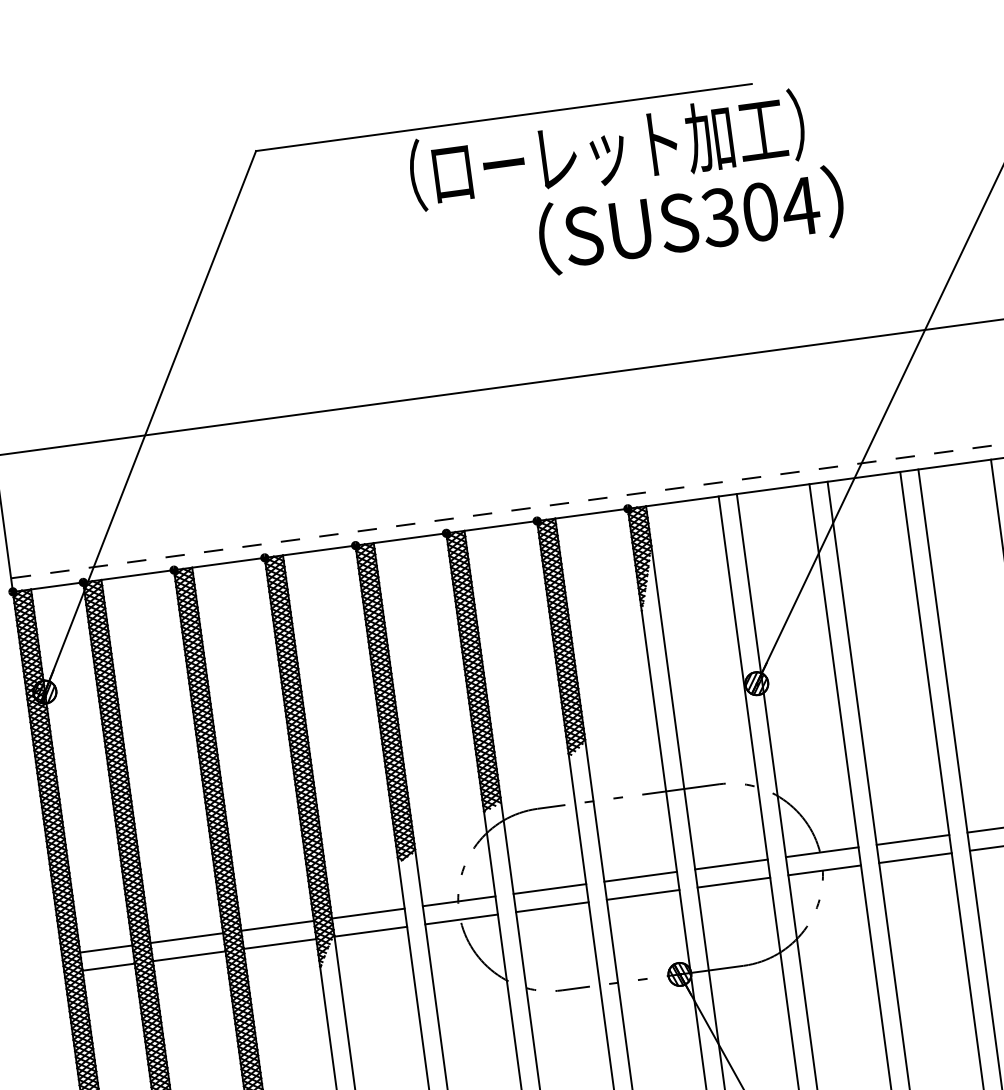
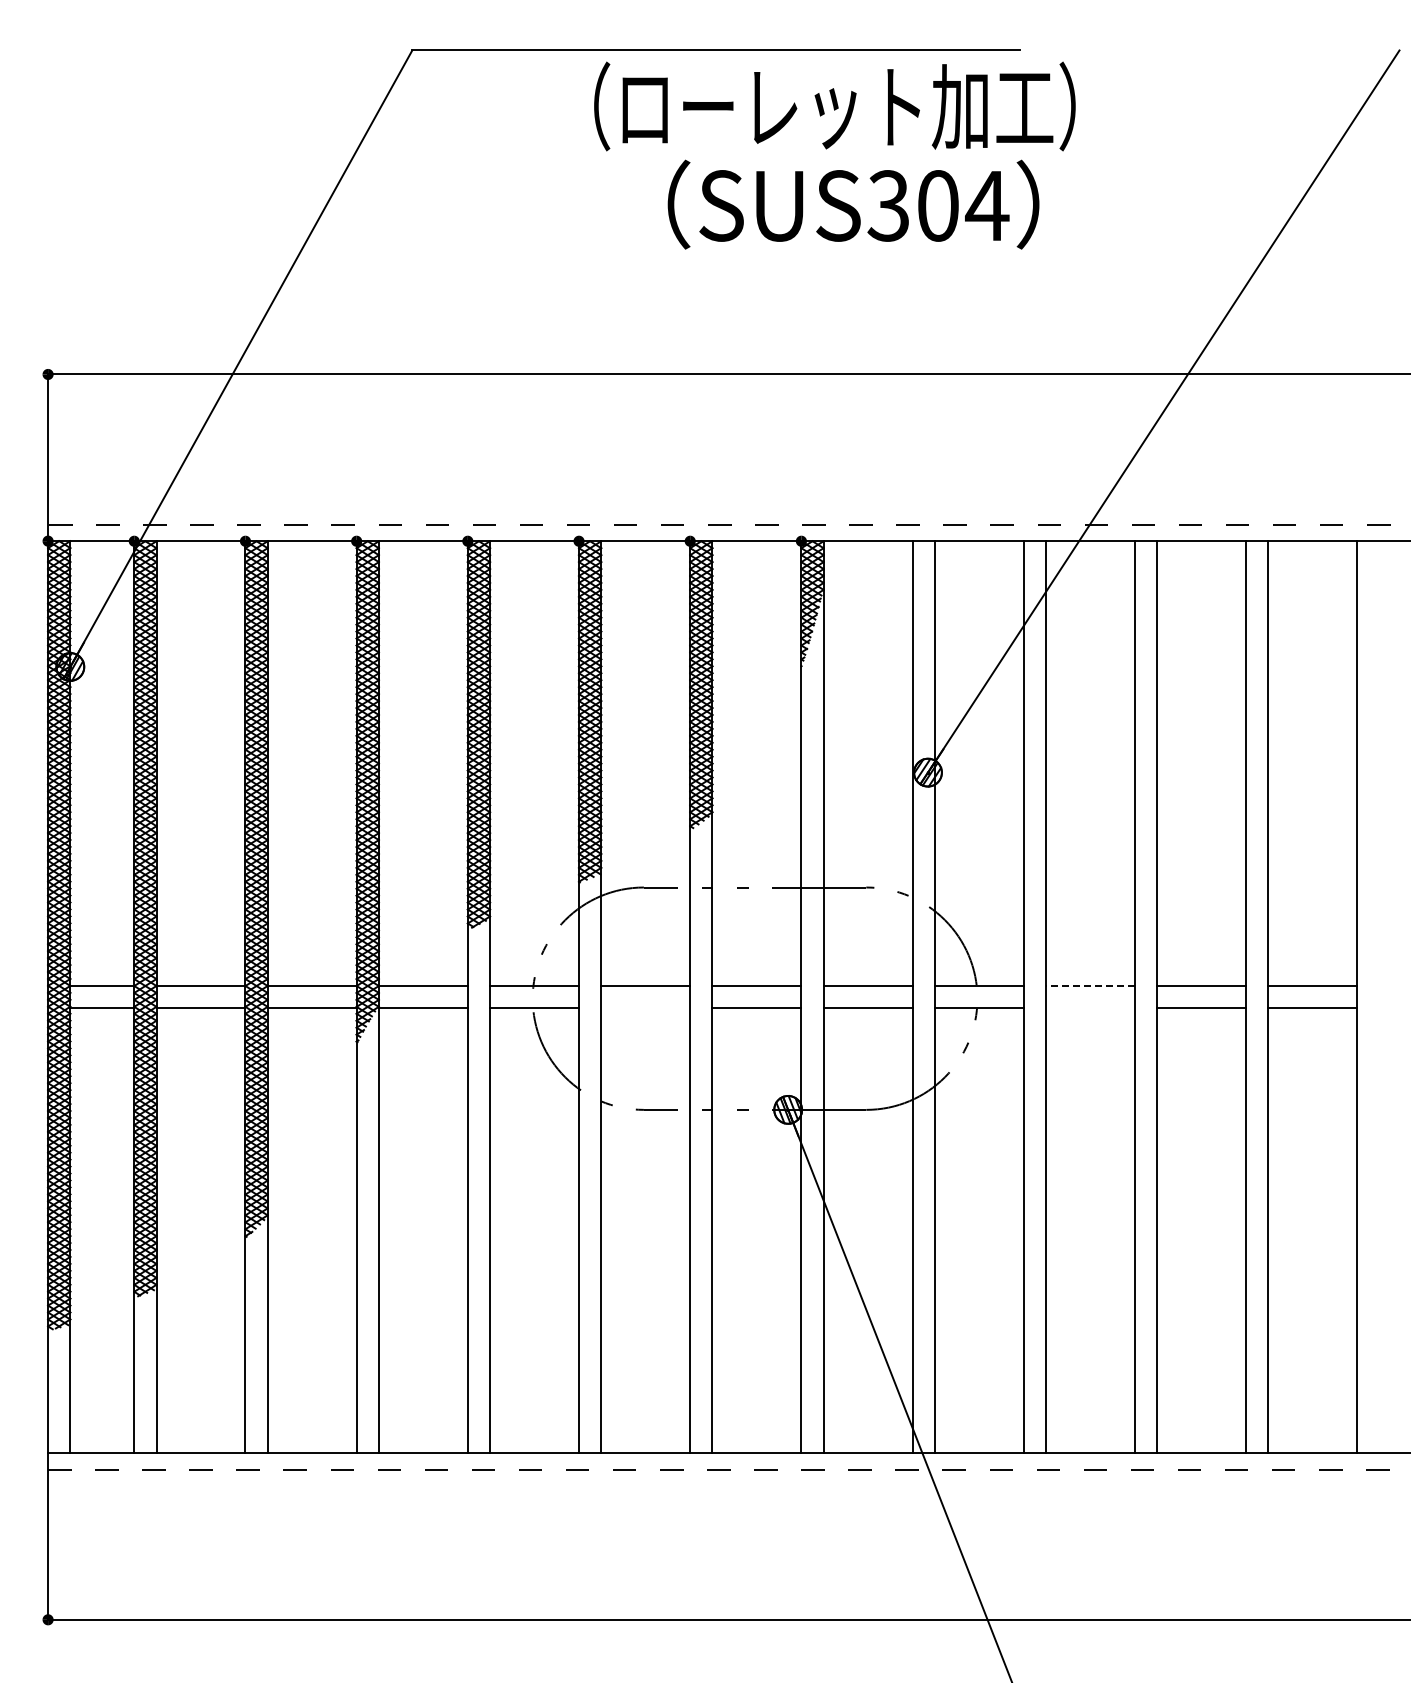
text: (691, 220) -> (853, 204), moved
line: (913, 840) -> (1090, 986), solid -> dashed
line: (915, 858) -> (1090, 1008), removed
line: (552, 907) -> (645, 1008), removed

